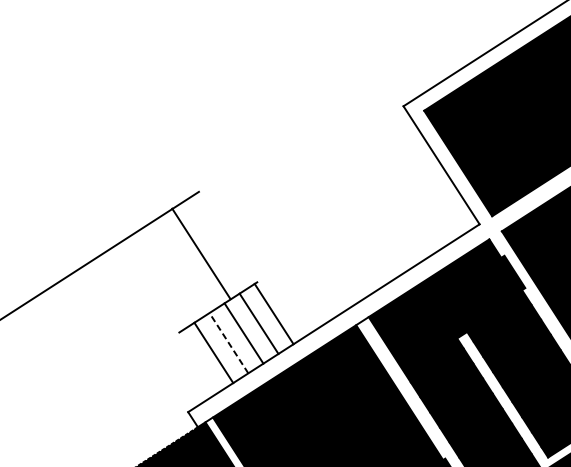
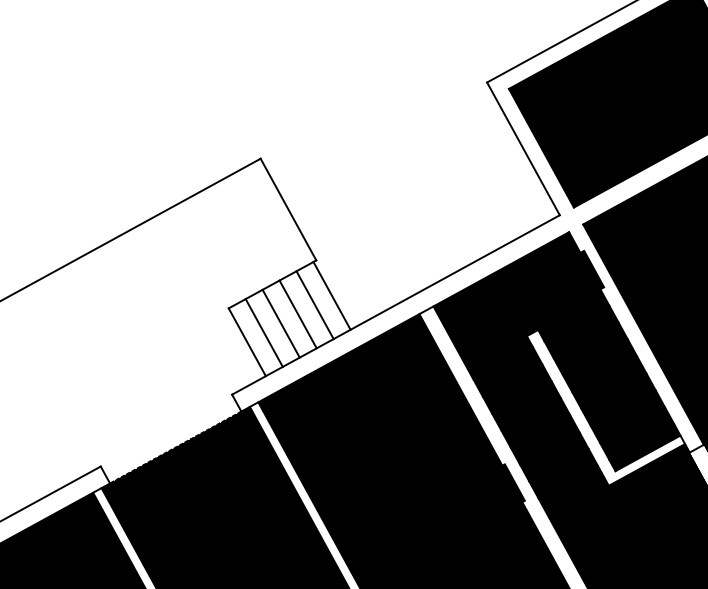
line: (201, 253) -> (288, 209), moved
line: (229, 342) -> (281, 323), dashed -> solid
line: (198, 362) -> (246, 342), added

